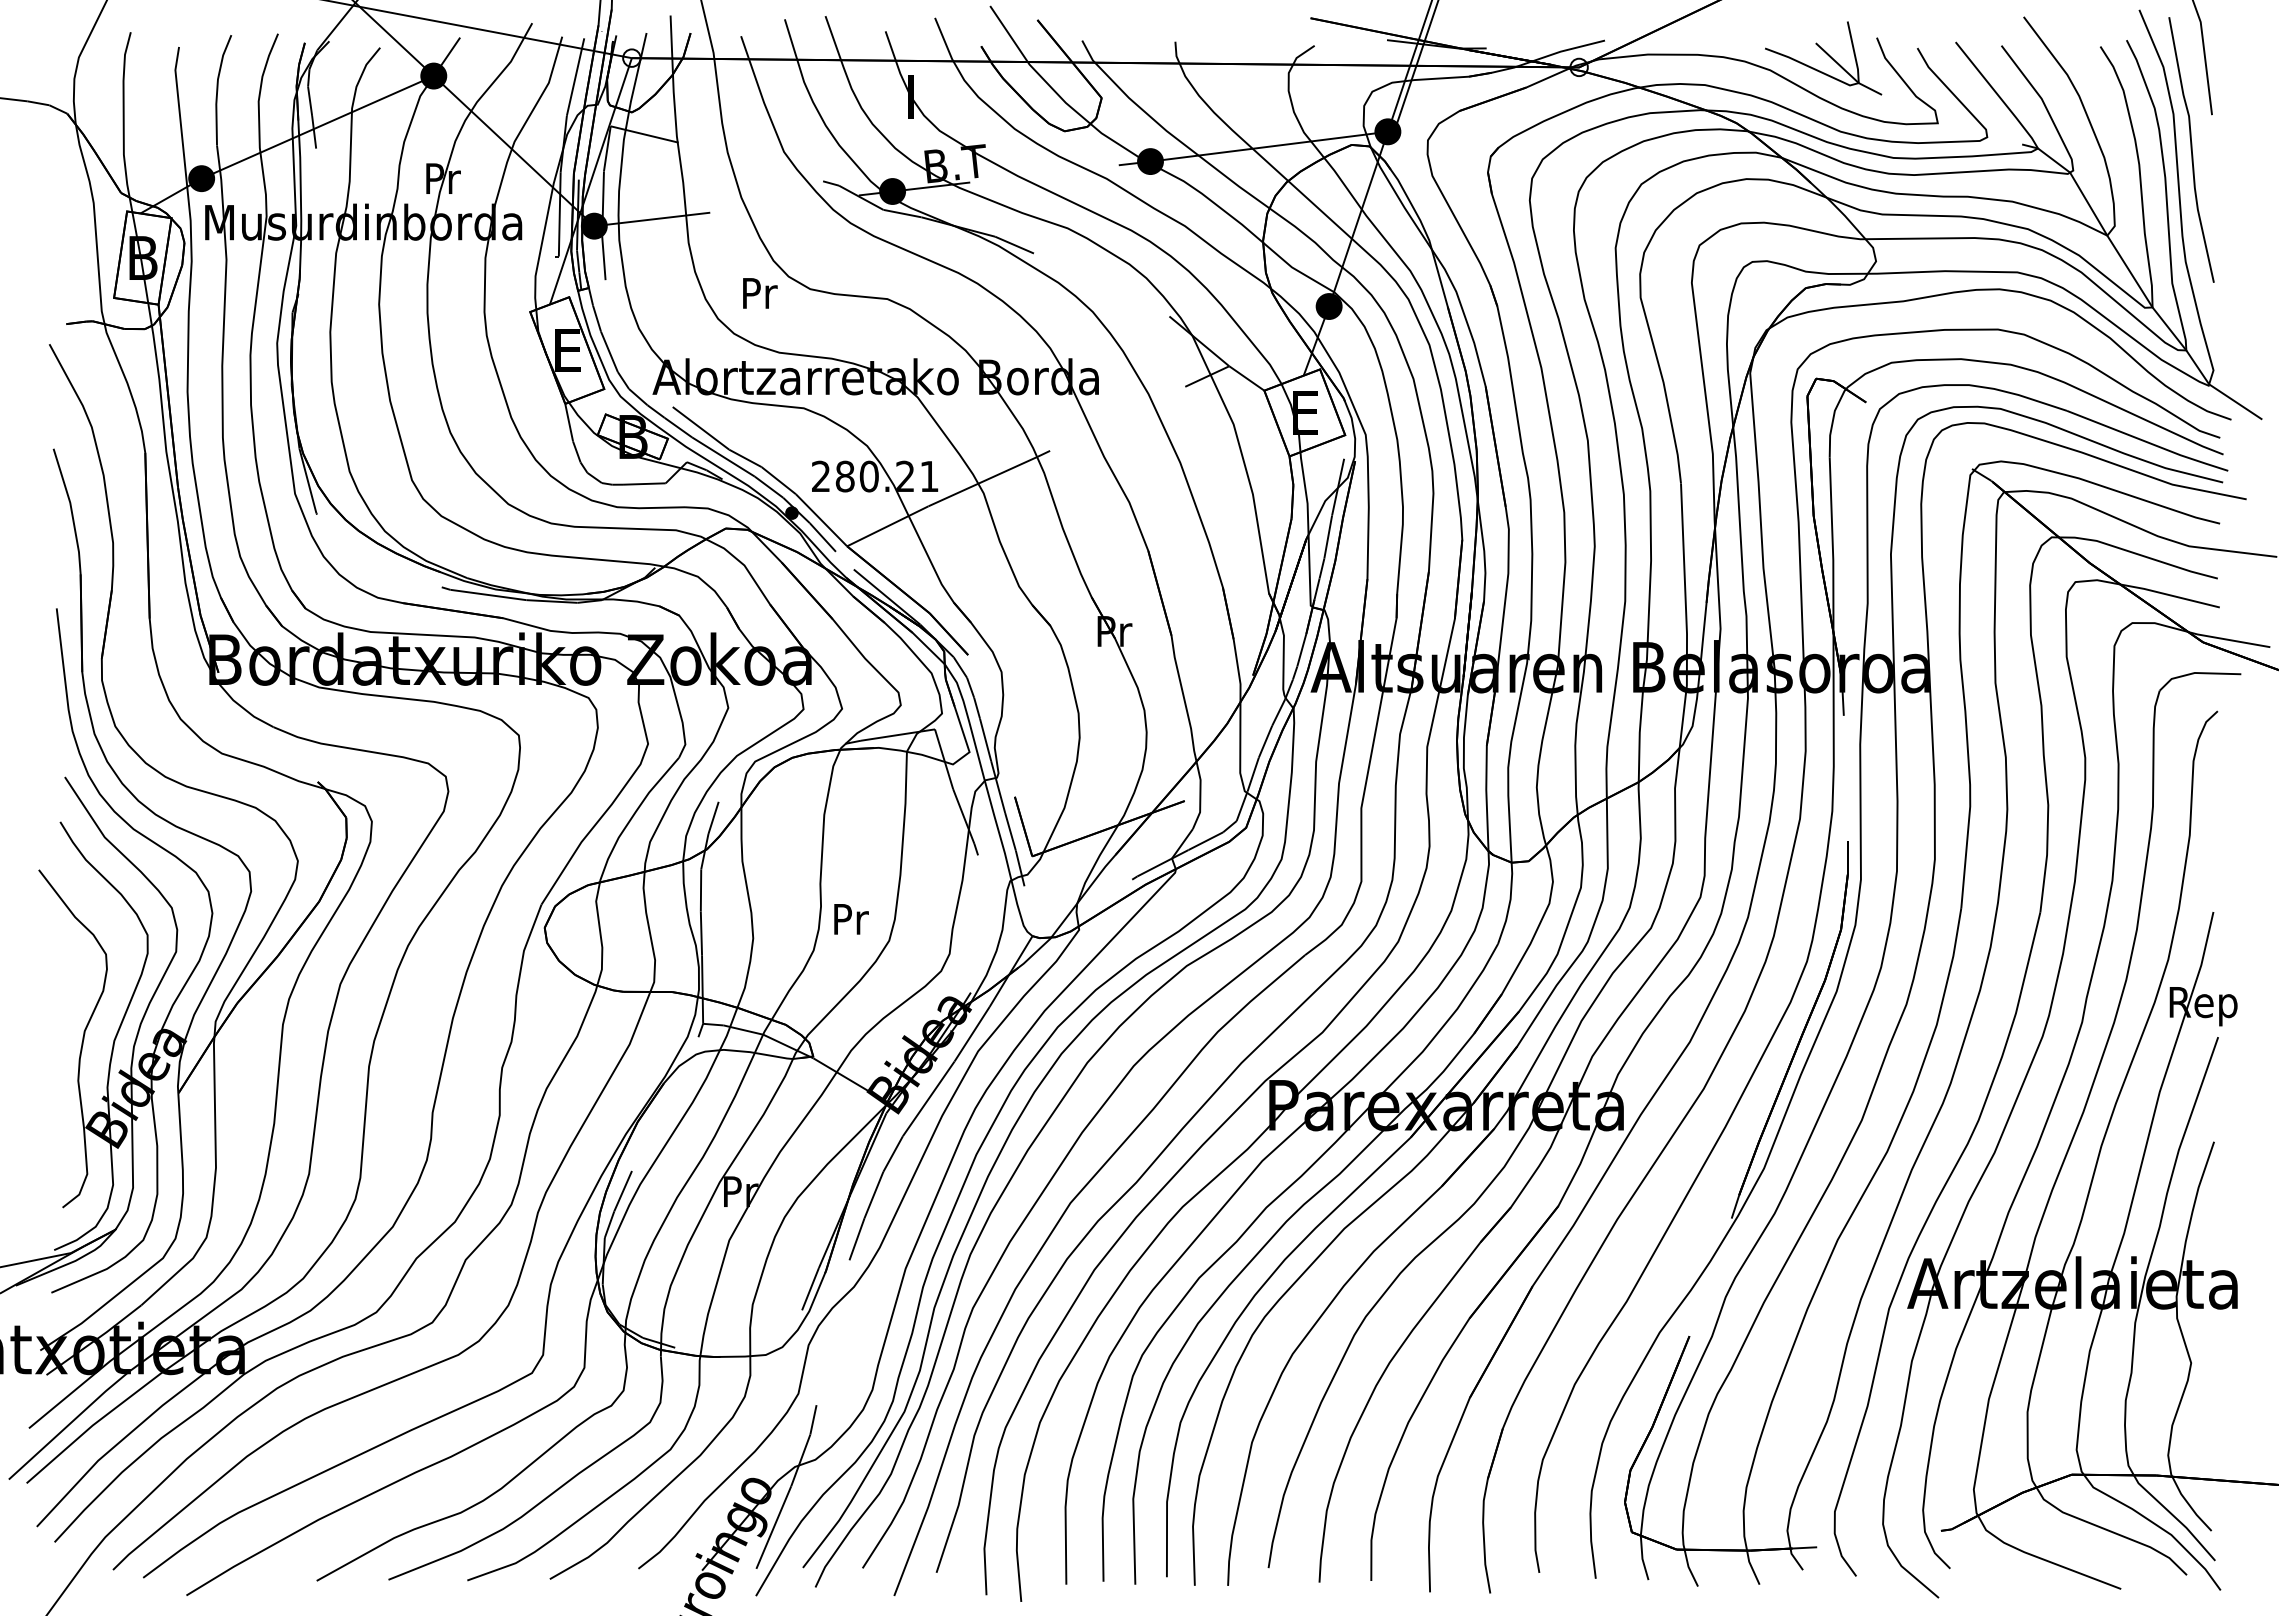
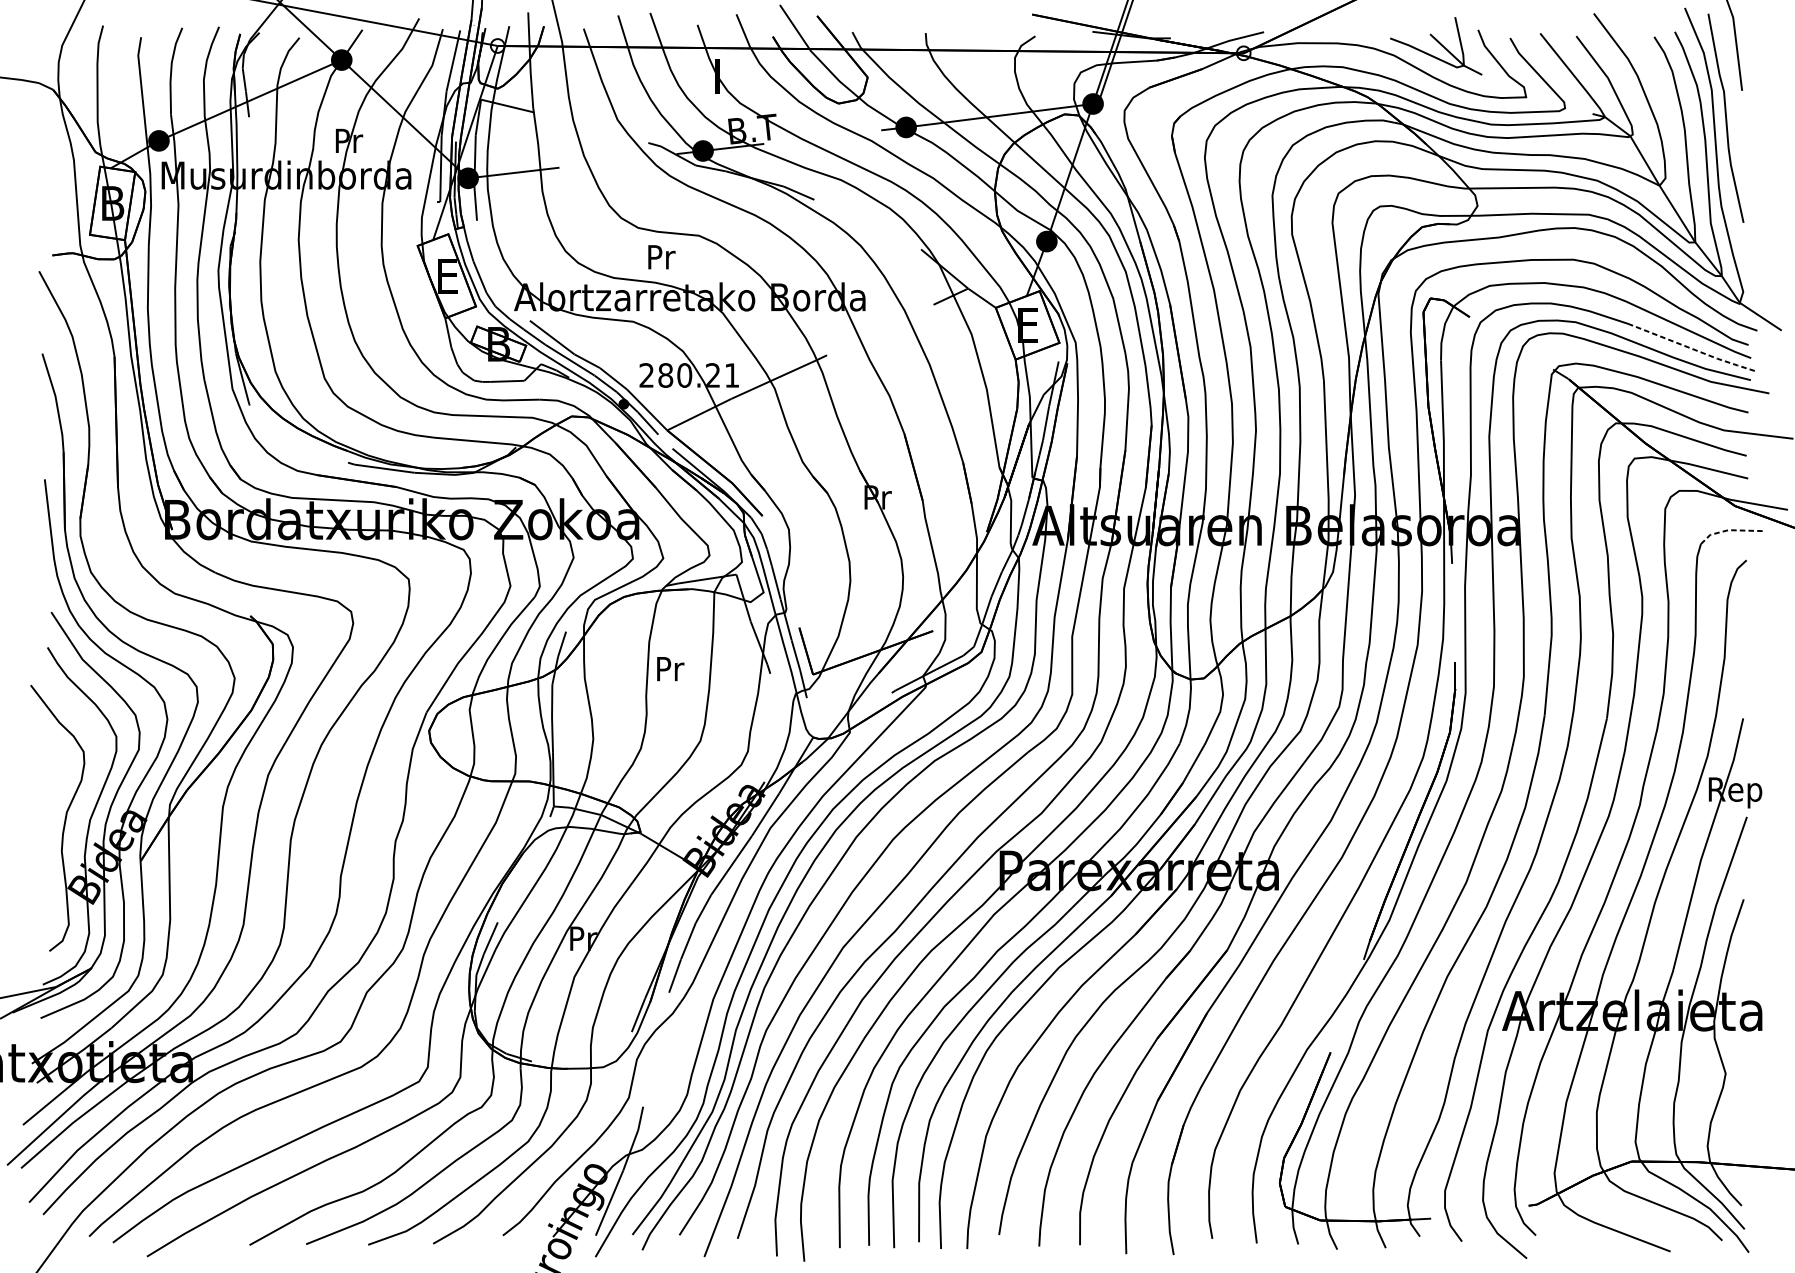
text: (760, 293) -> (662, 257), moved
line: (2148, 442) -> (1692, 348), solid -> dashed
line: (2196, 673) -> (1729, 530), solid -> dashed
text: (851, 919) -> (670, 669), moved

